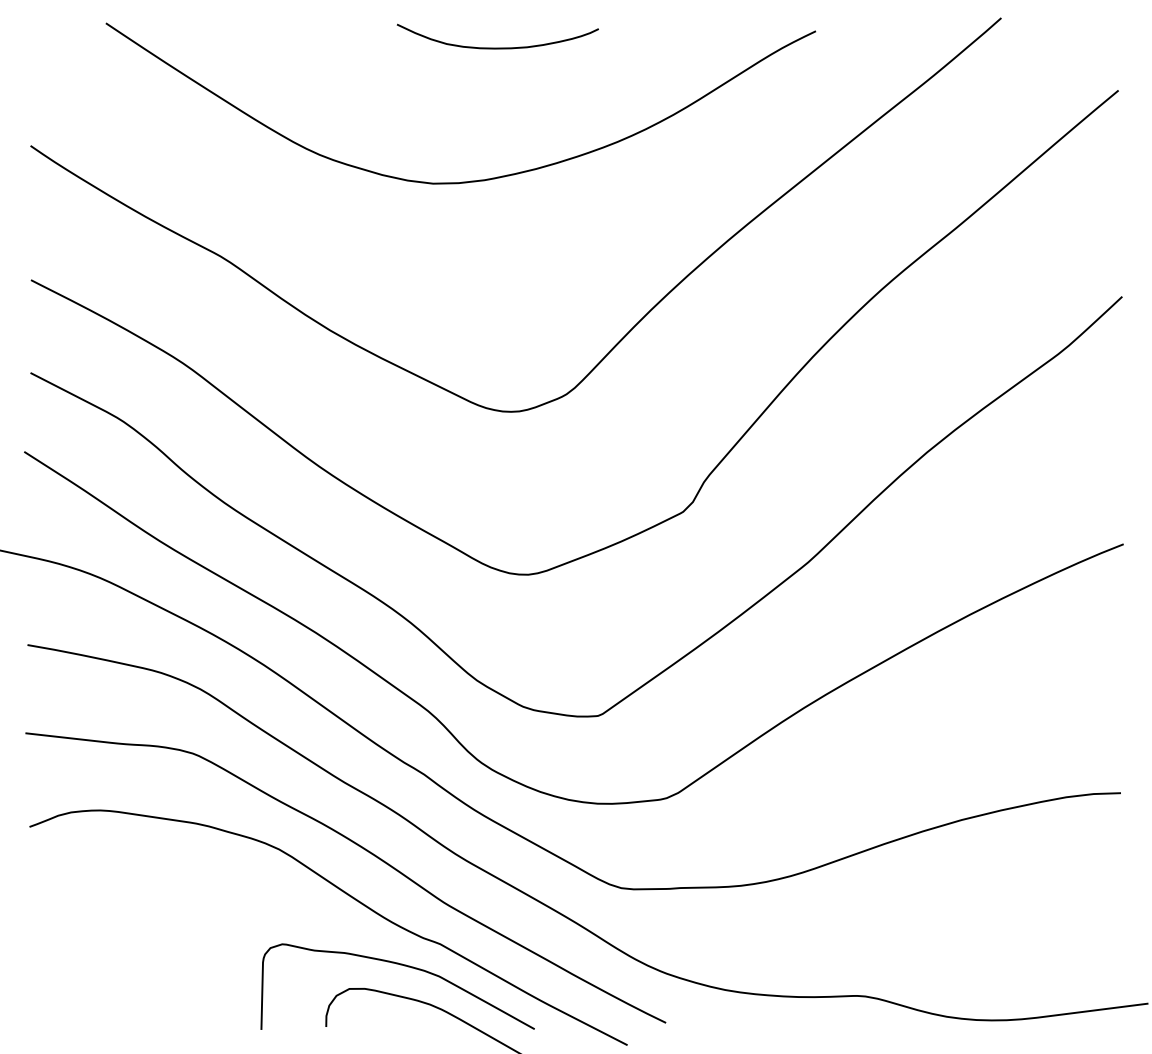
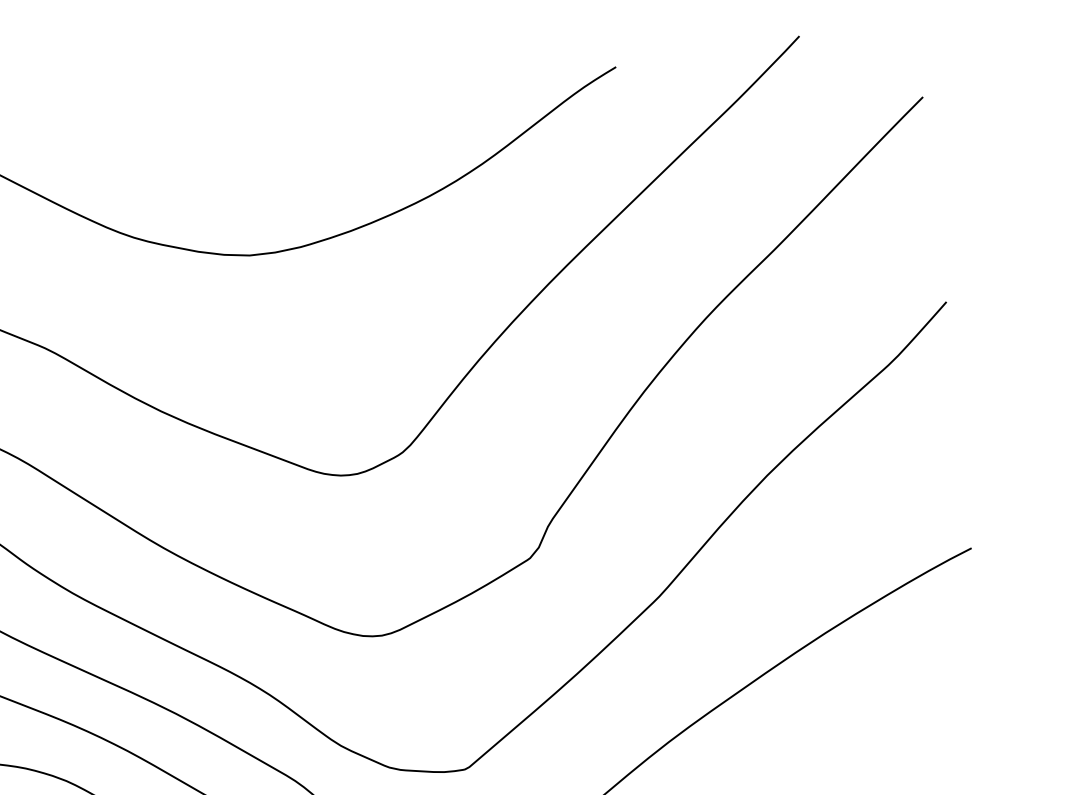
curve: (497, 47) -> (300, 113), removed

